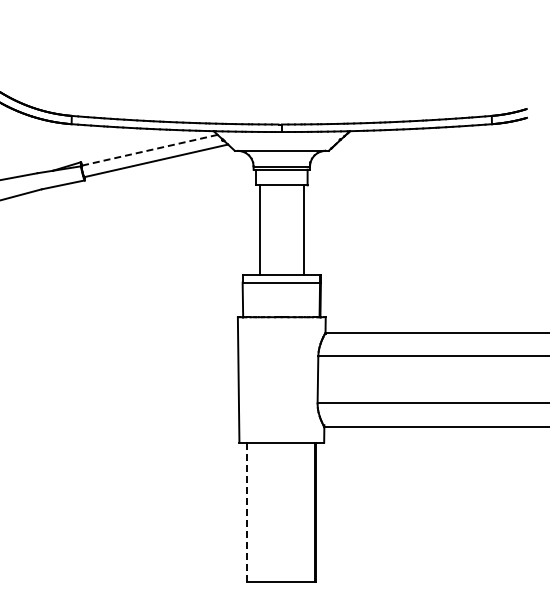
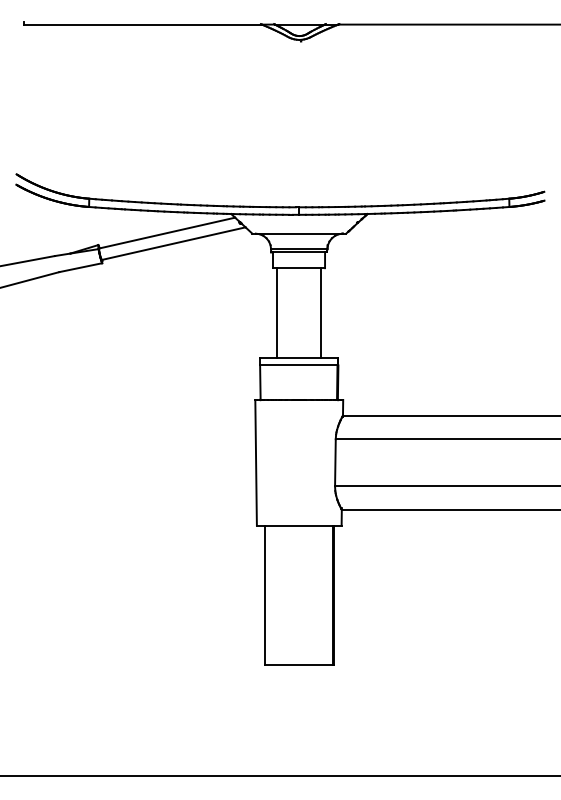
line: (149, 150) -> (166, 233), dashed -> solid
line: (247, 512) -> (264, 595), dashed -> solid

